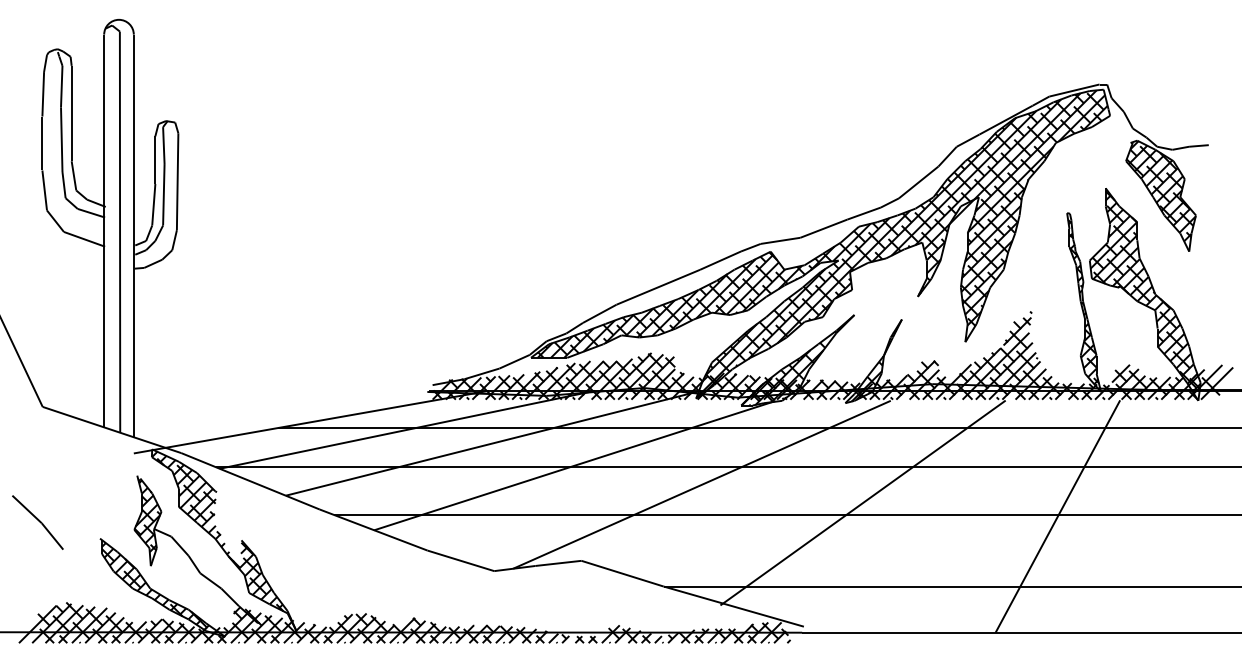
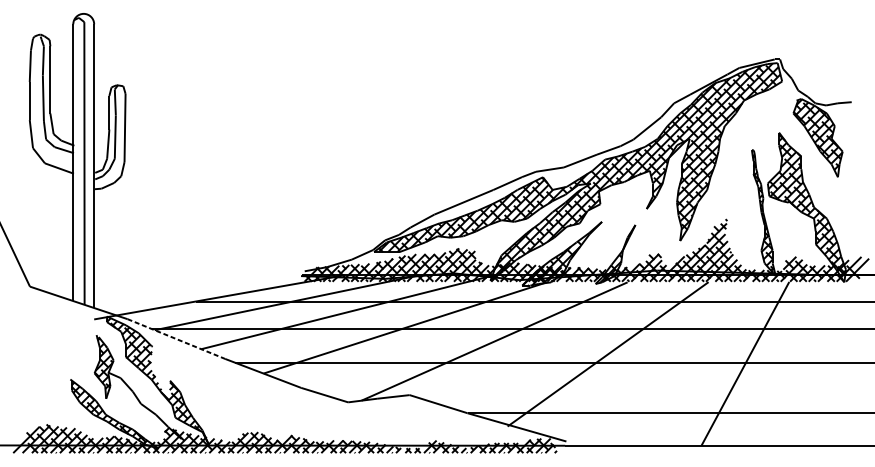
line: (250, 481) -> (176, 339), solid -> dashed
part: (37, 522) -> (26, 368), removed

